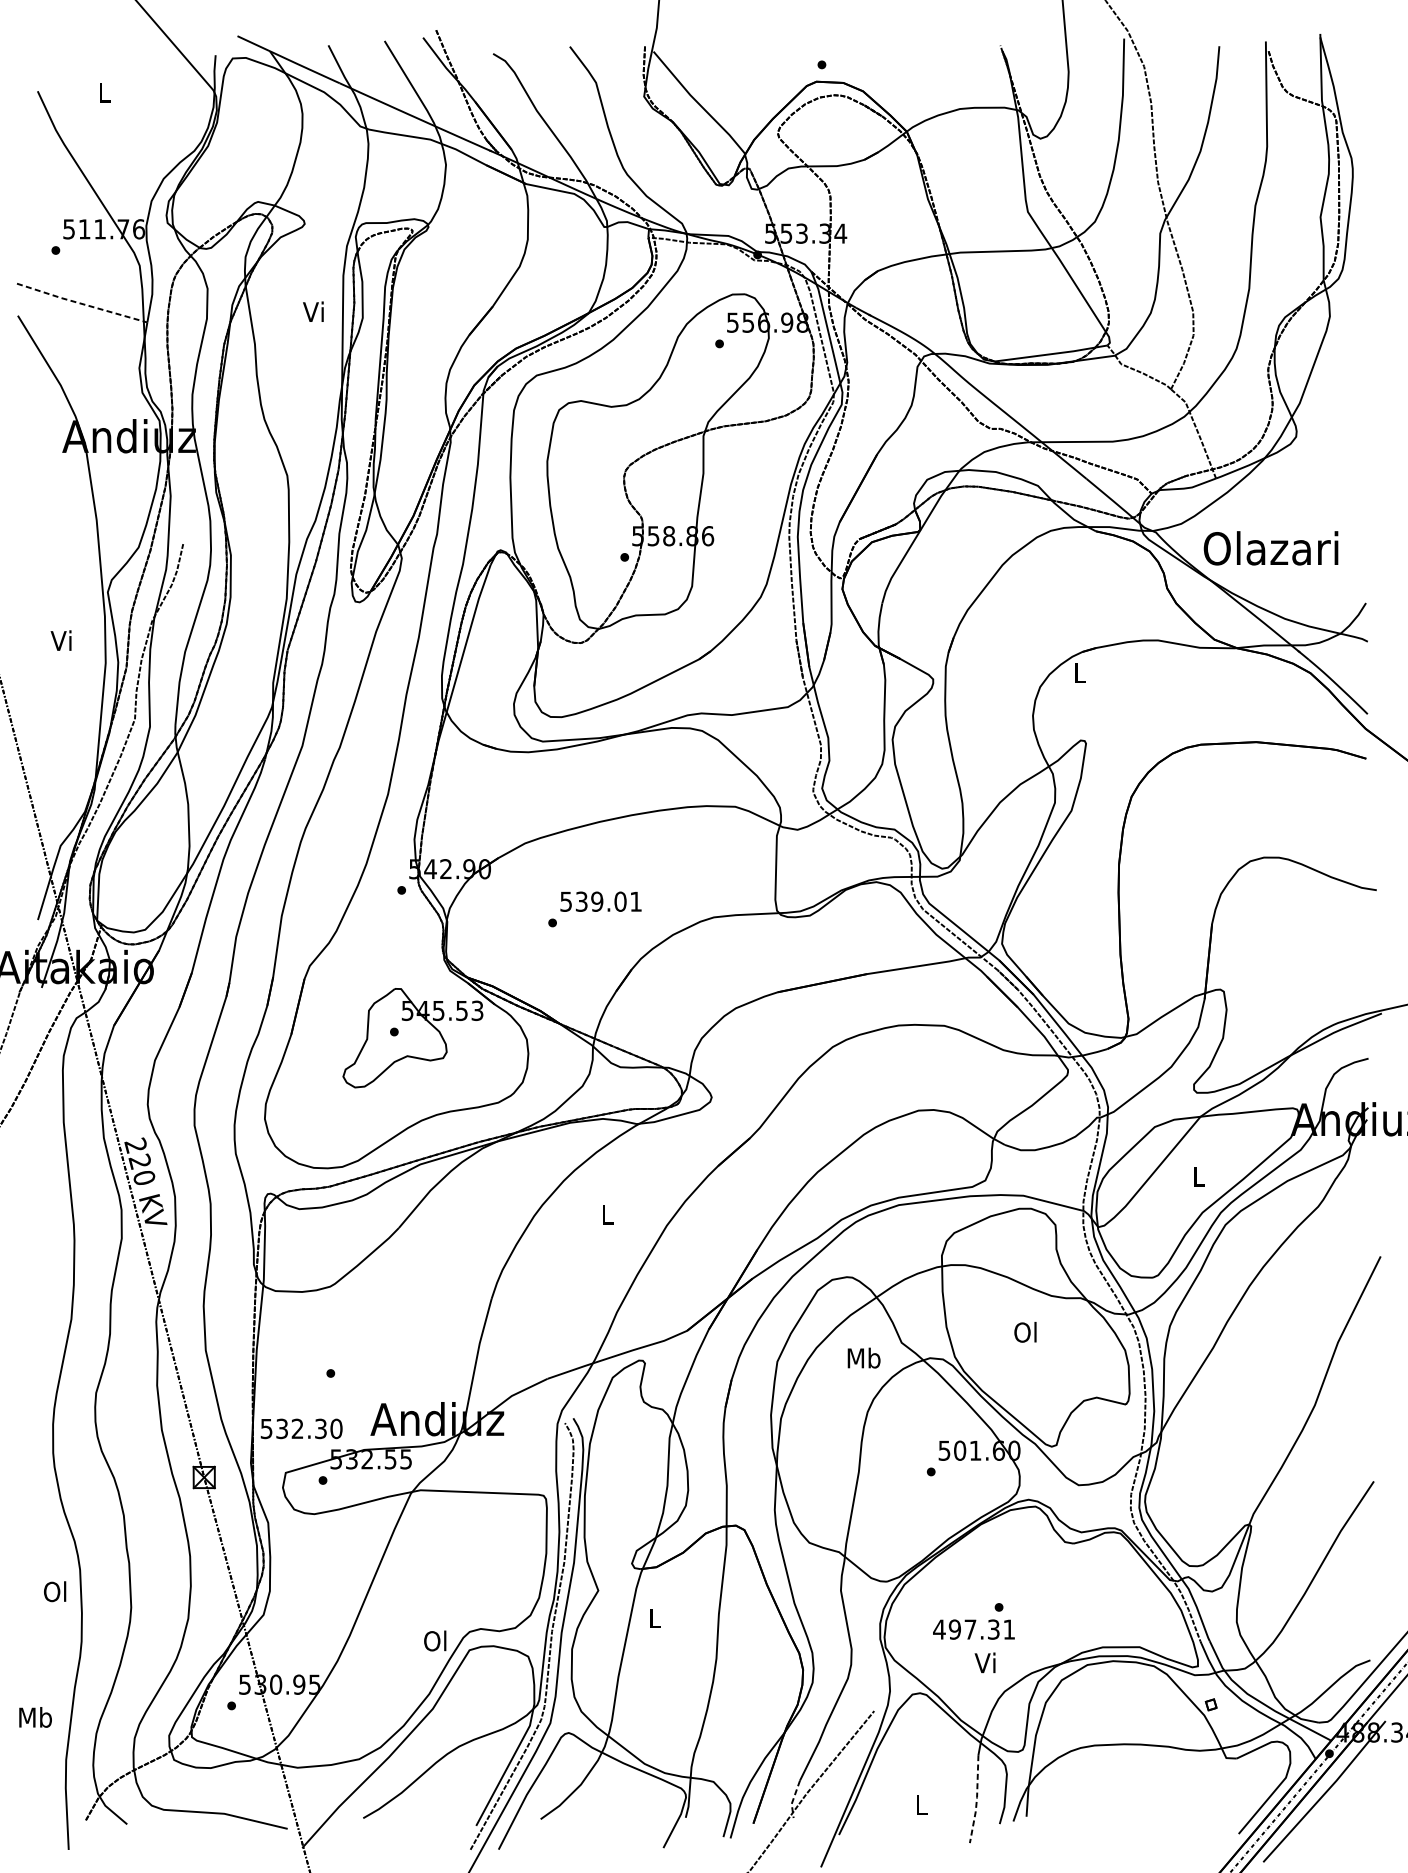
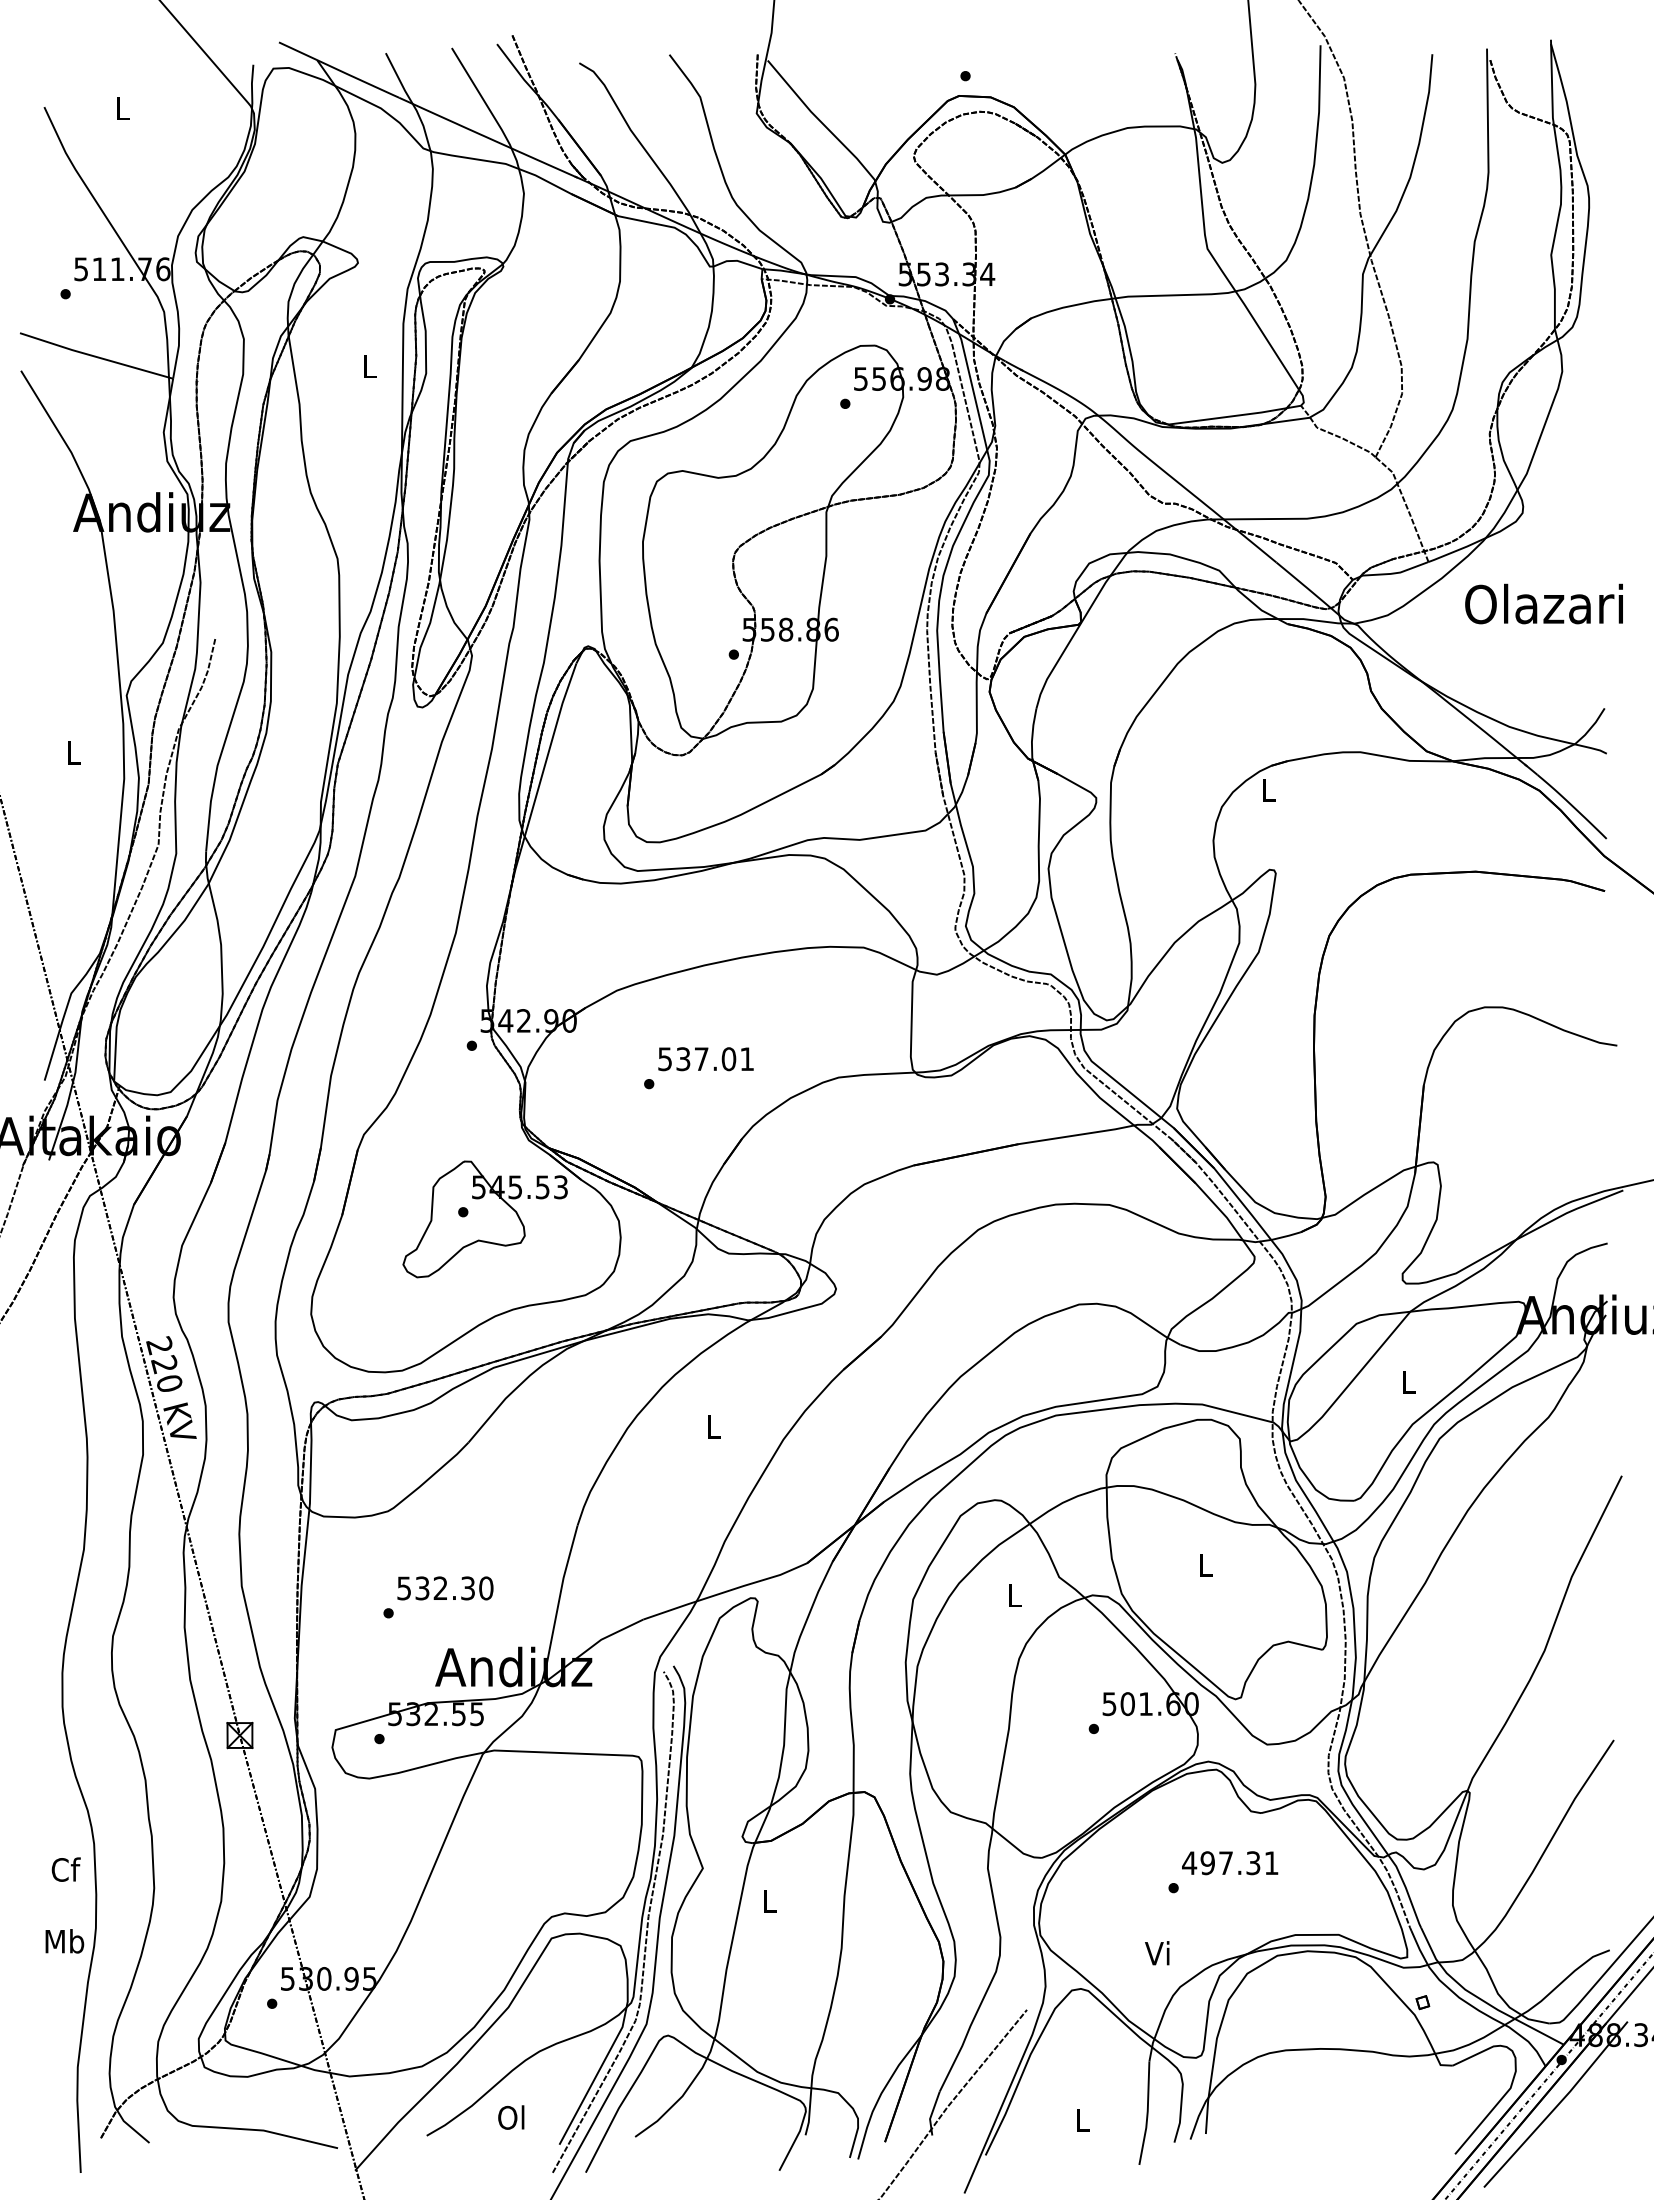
line: (82, 303) -> (96, 356), dashed -> solid
text: (312, 312) -> (367, 366), Vi -> L
text: (1270, 547) -> (1543, 603), moved
text: (60, 640) -> (71, 752), Vi -> L
text: (597, 902) -> (701, 1059), 539.01 -> 537.01
text: (1025, 1331) -> (1204, 1564), Ol -> L
text: (864, 1358) -> (1015, 1595), Mb -> L
text: (301, 1428) -> (445, 1588), moved
text: (55, 1591) -> (65, 1869), Ol -> Cf
text: (974, 1629) -> (1230, 1863), moved
text: (435, 1640) -> (511, 2117), moved
text: (35, 1717) -> (64, 1941), moved
line: (792, 1799) -> (931, 2113), dashed -> solid
line: (976, 1800) -> (1147, 2114), dashed -> solid

